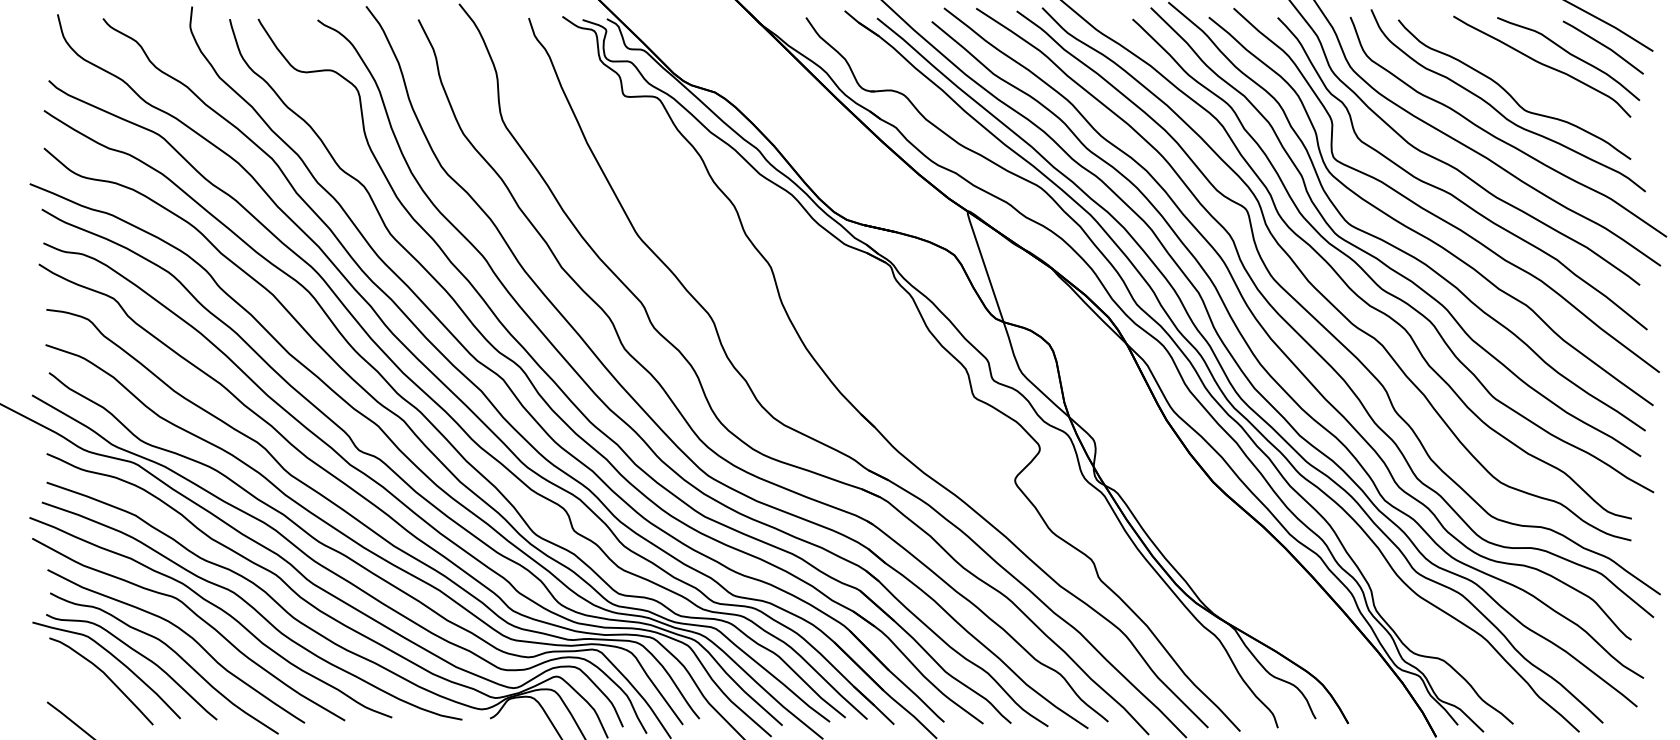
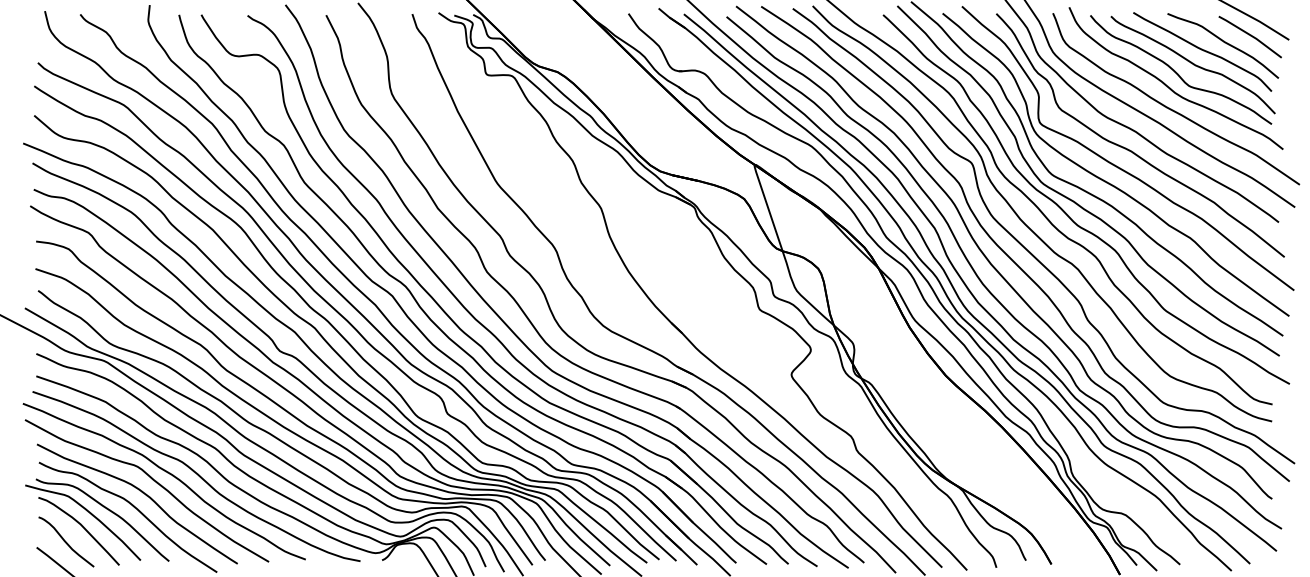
curve: (1529, 82) -> (1192, 64), added
curve: (85, 694) -> (66, 541), added

